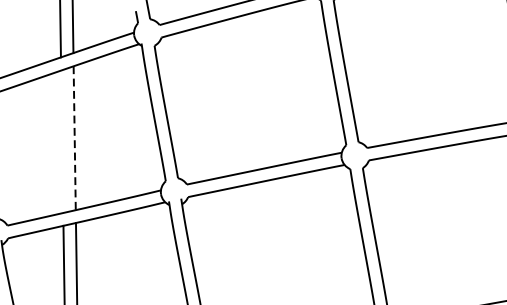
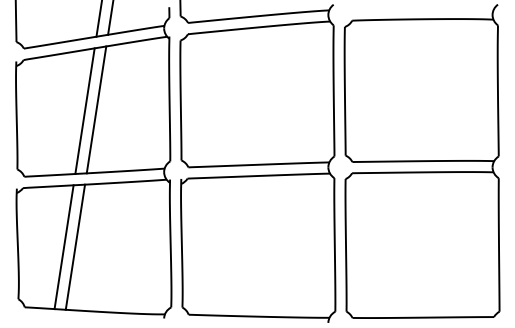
line: (74, 138) -> (96, 110), dashed -> solid
line: (61, 142) -> (84, 111), added

